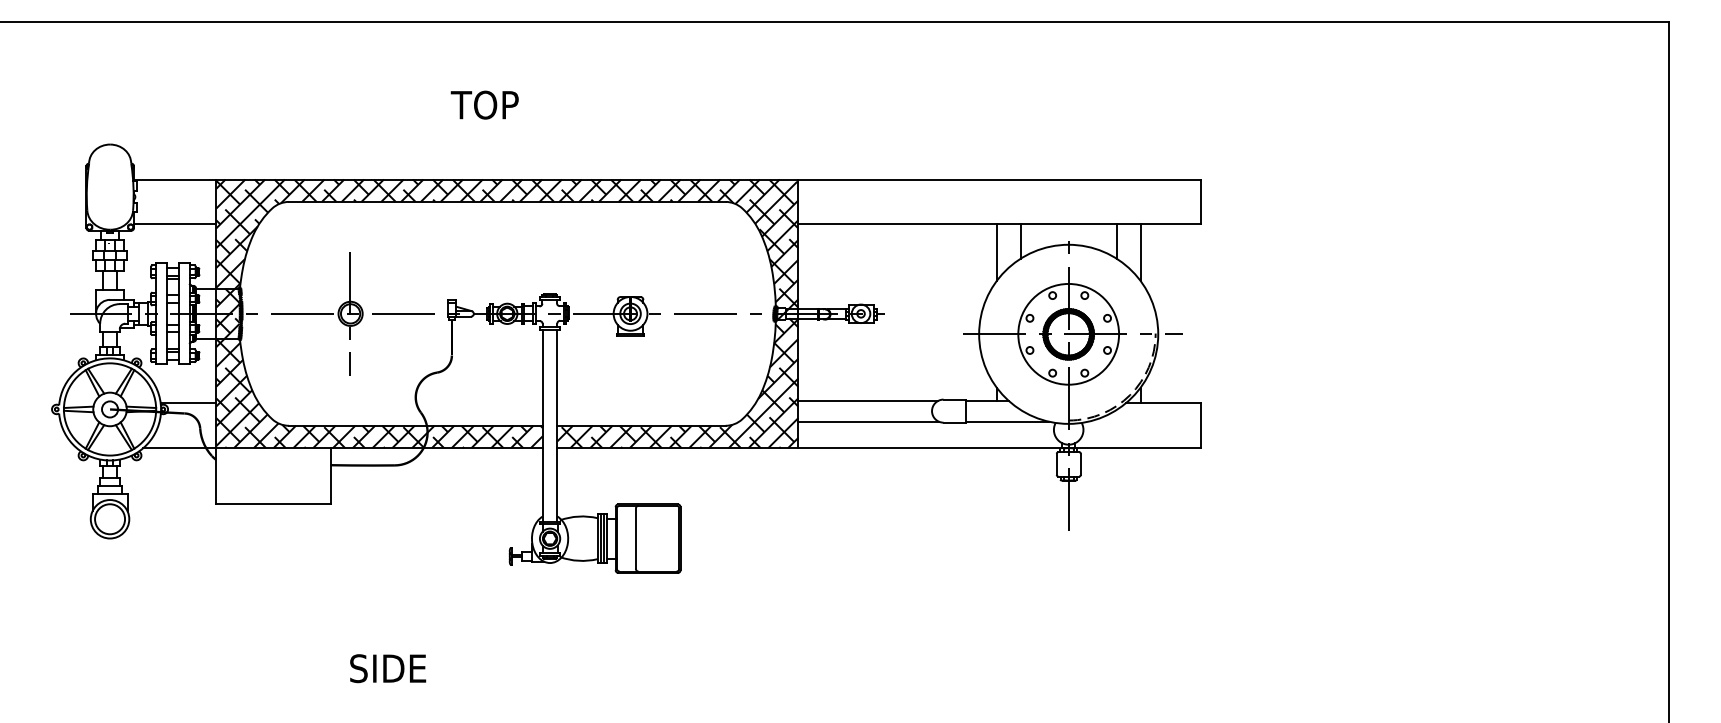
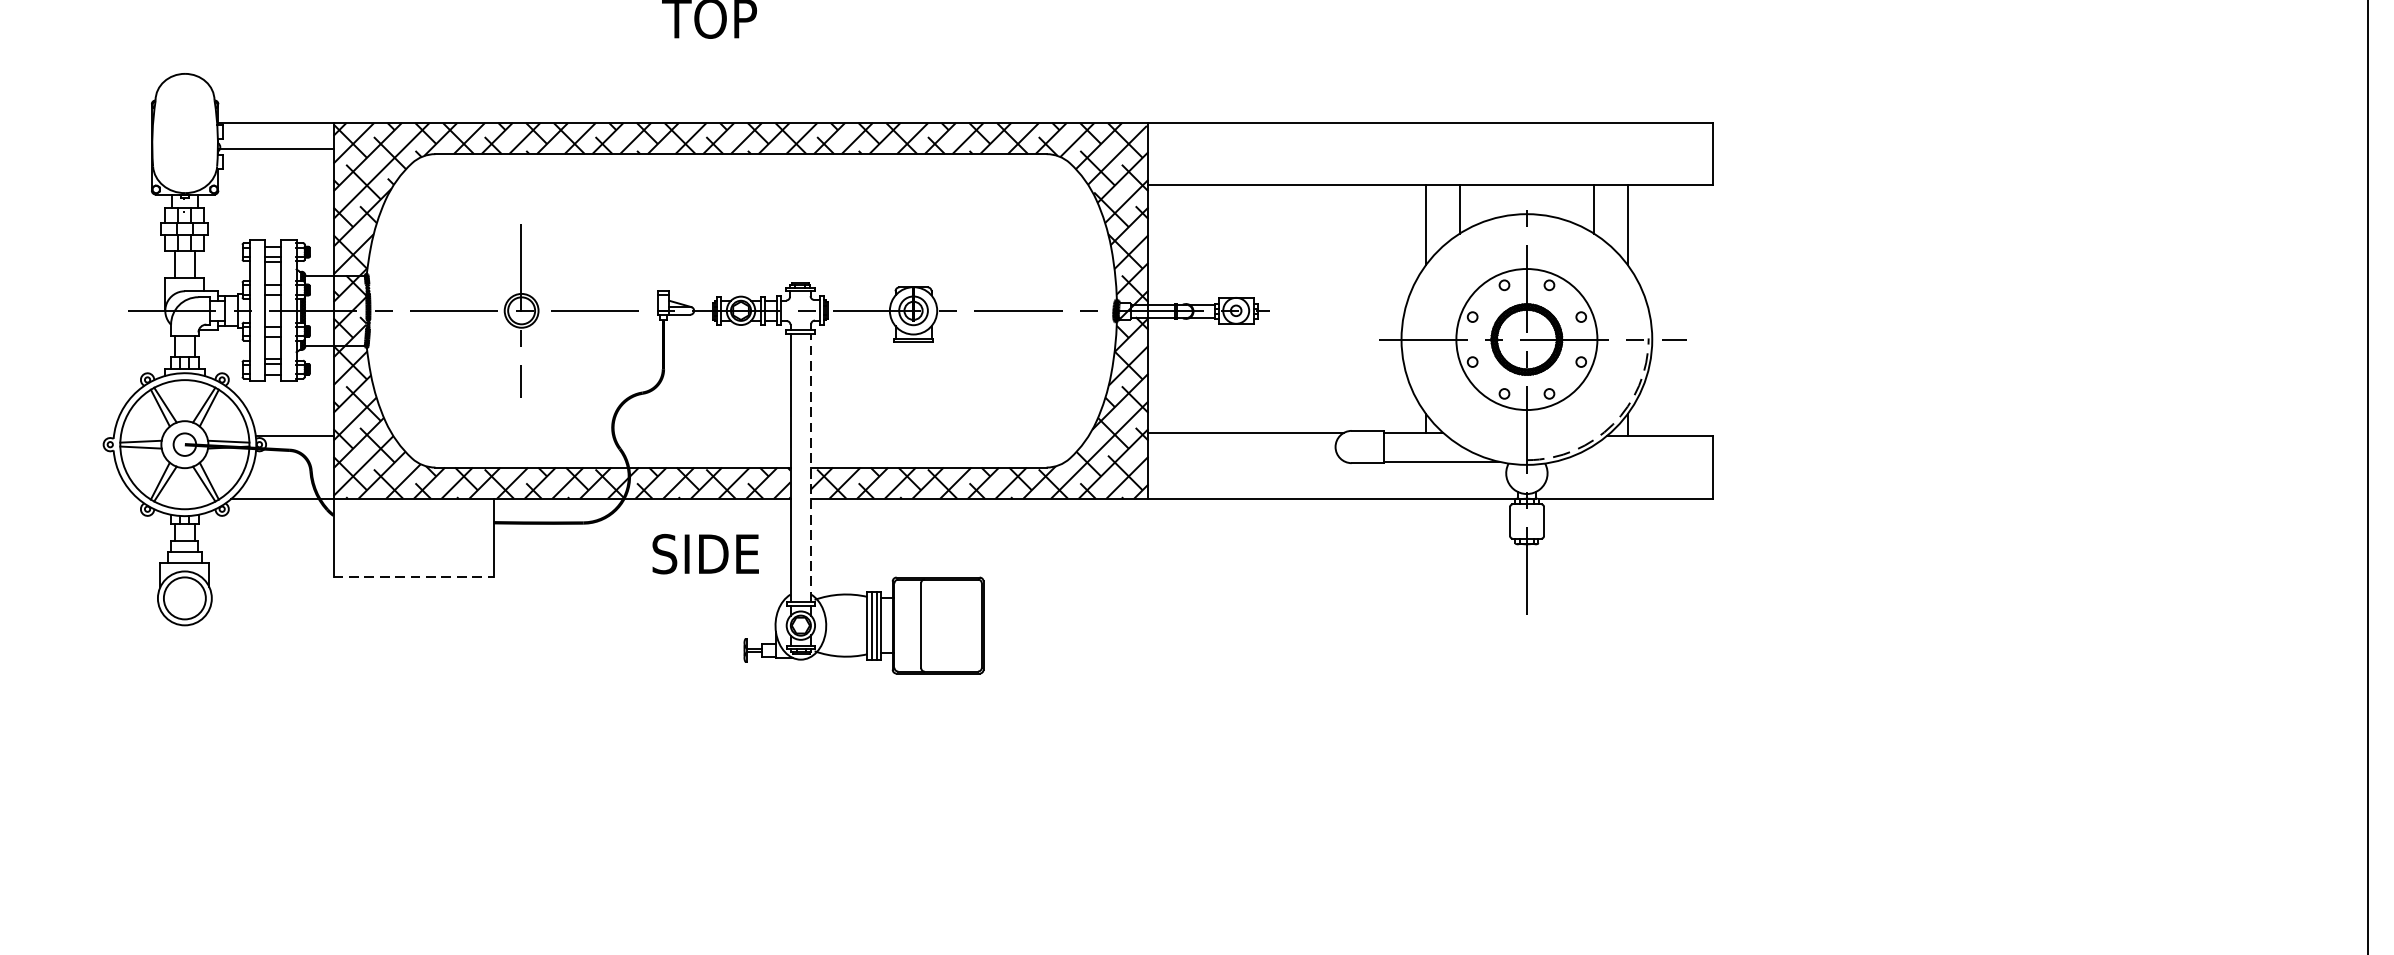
line: (175, 224) -> (276, 149), moved
line: (868, 421) -> (1246, 461), removed
line: (557, 425) -> (811, 467), solid -> dashed
line: (273, 504) -> (413, 577), solid -> dashed
text: (388, 668) -> (706, 553), moved

